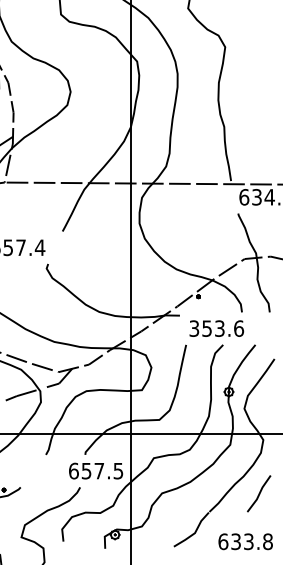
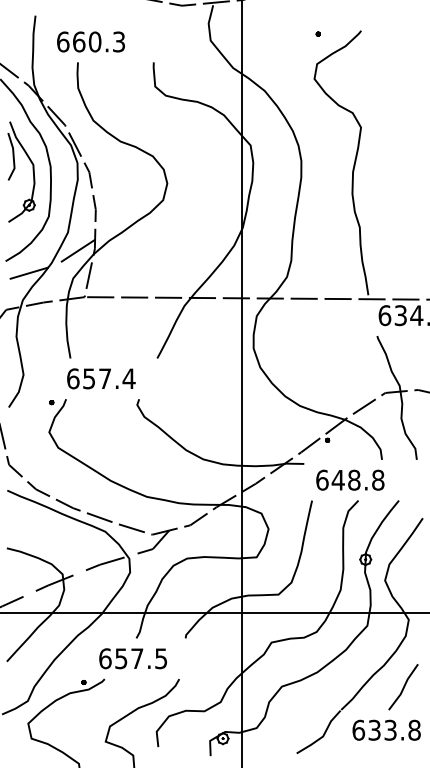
text: (216, 328) -> (350, 479), 353.6 -> 648.8
text: (95, 470) -> (132, 658), moved
text: (245, 541) -> (386, 729), moved

